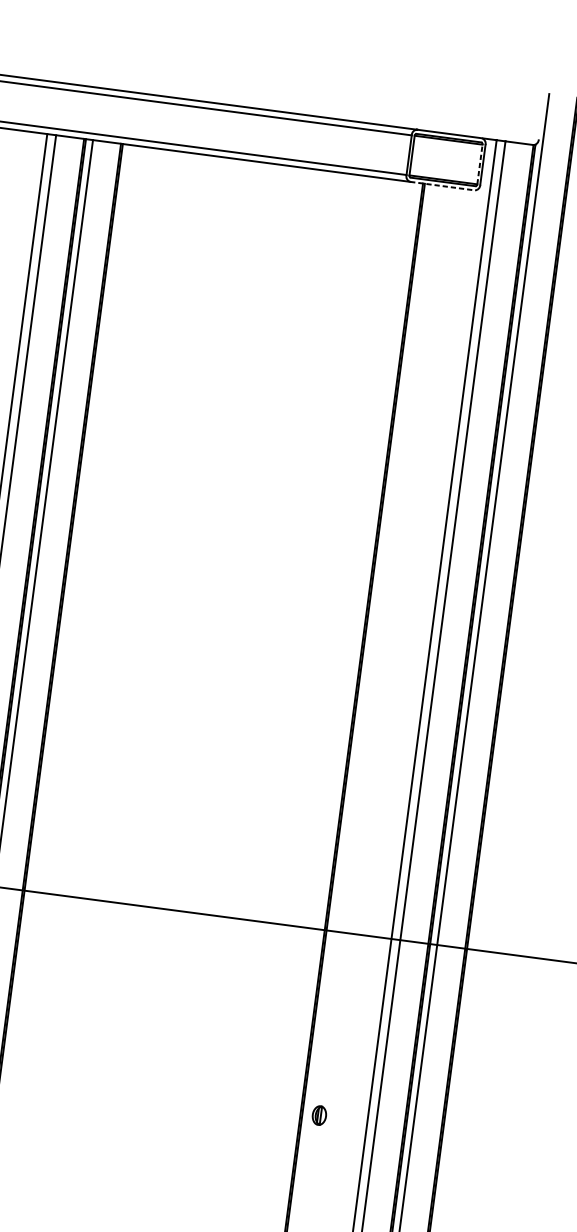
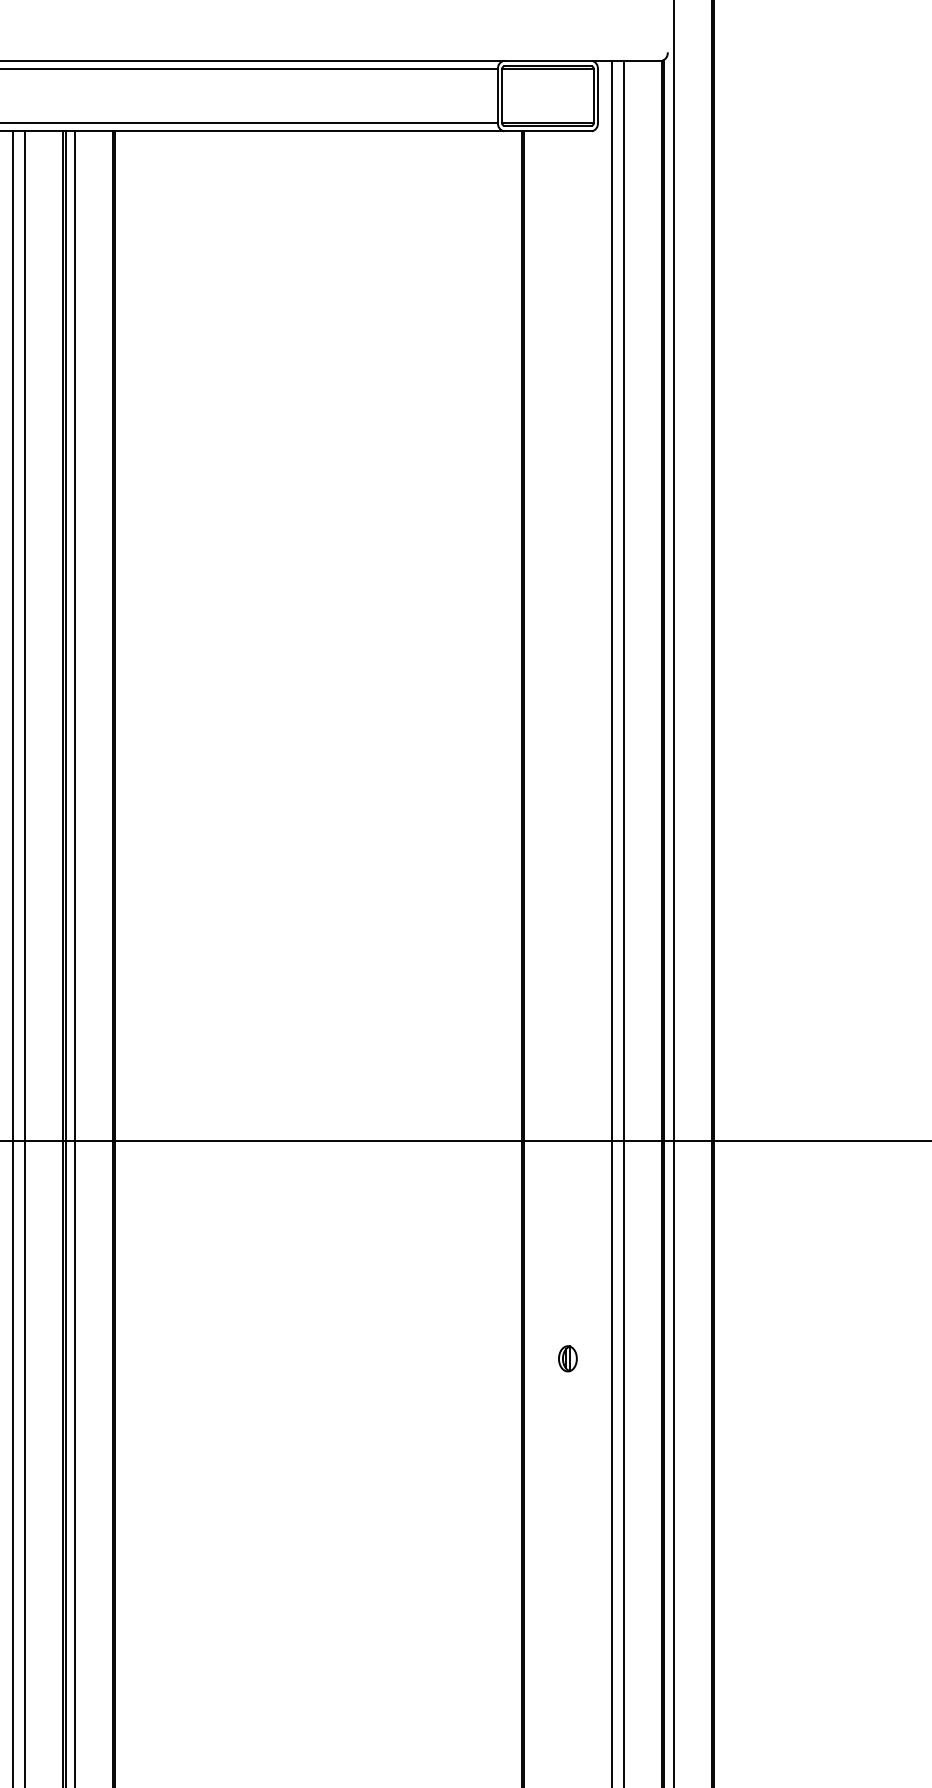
line: (479, 164) -> (593, 96), dashed -> solid
line: (442, 186) -> (547, 131), dashed -> solid
part: (319, 1115) -> (567, 1358), moved

